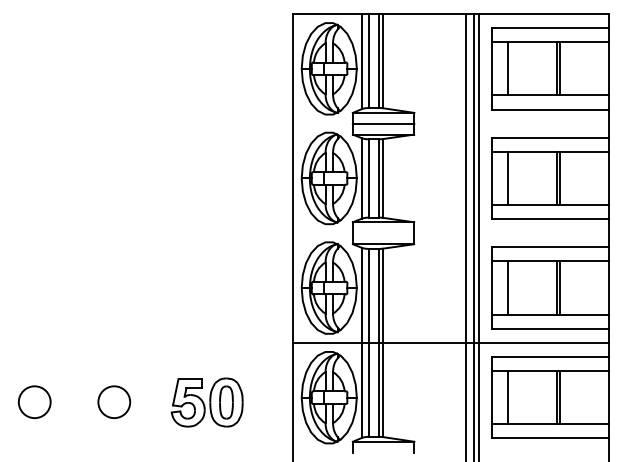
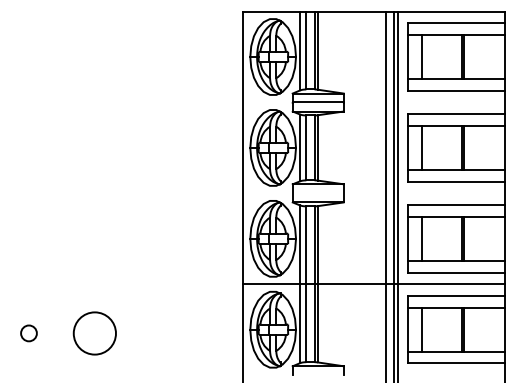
circle: (34, 401) -> (28, 332), size x0.6
circle: (114, 402) -> (95, 333), size x1.6
part: (206, 402) -> (171, 333), removed

